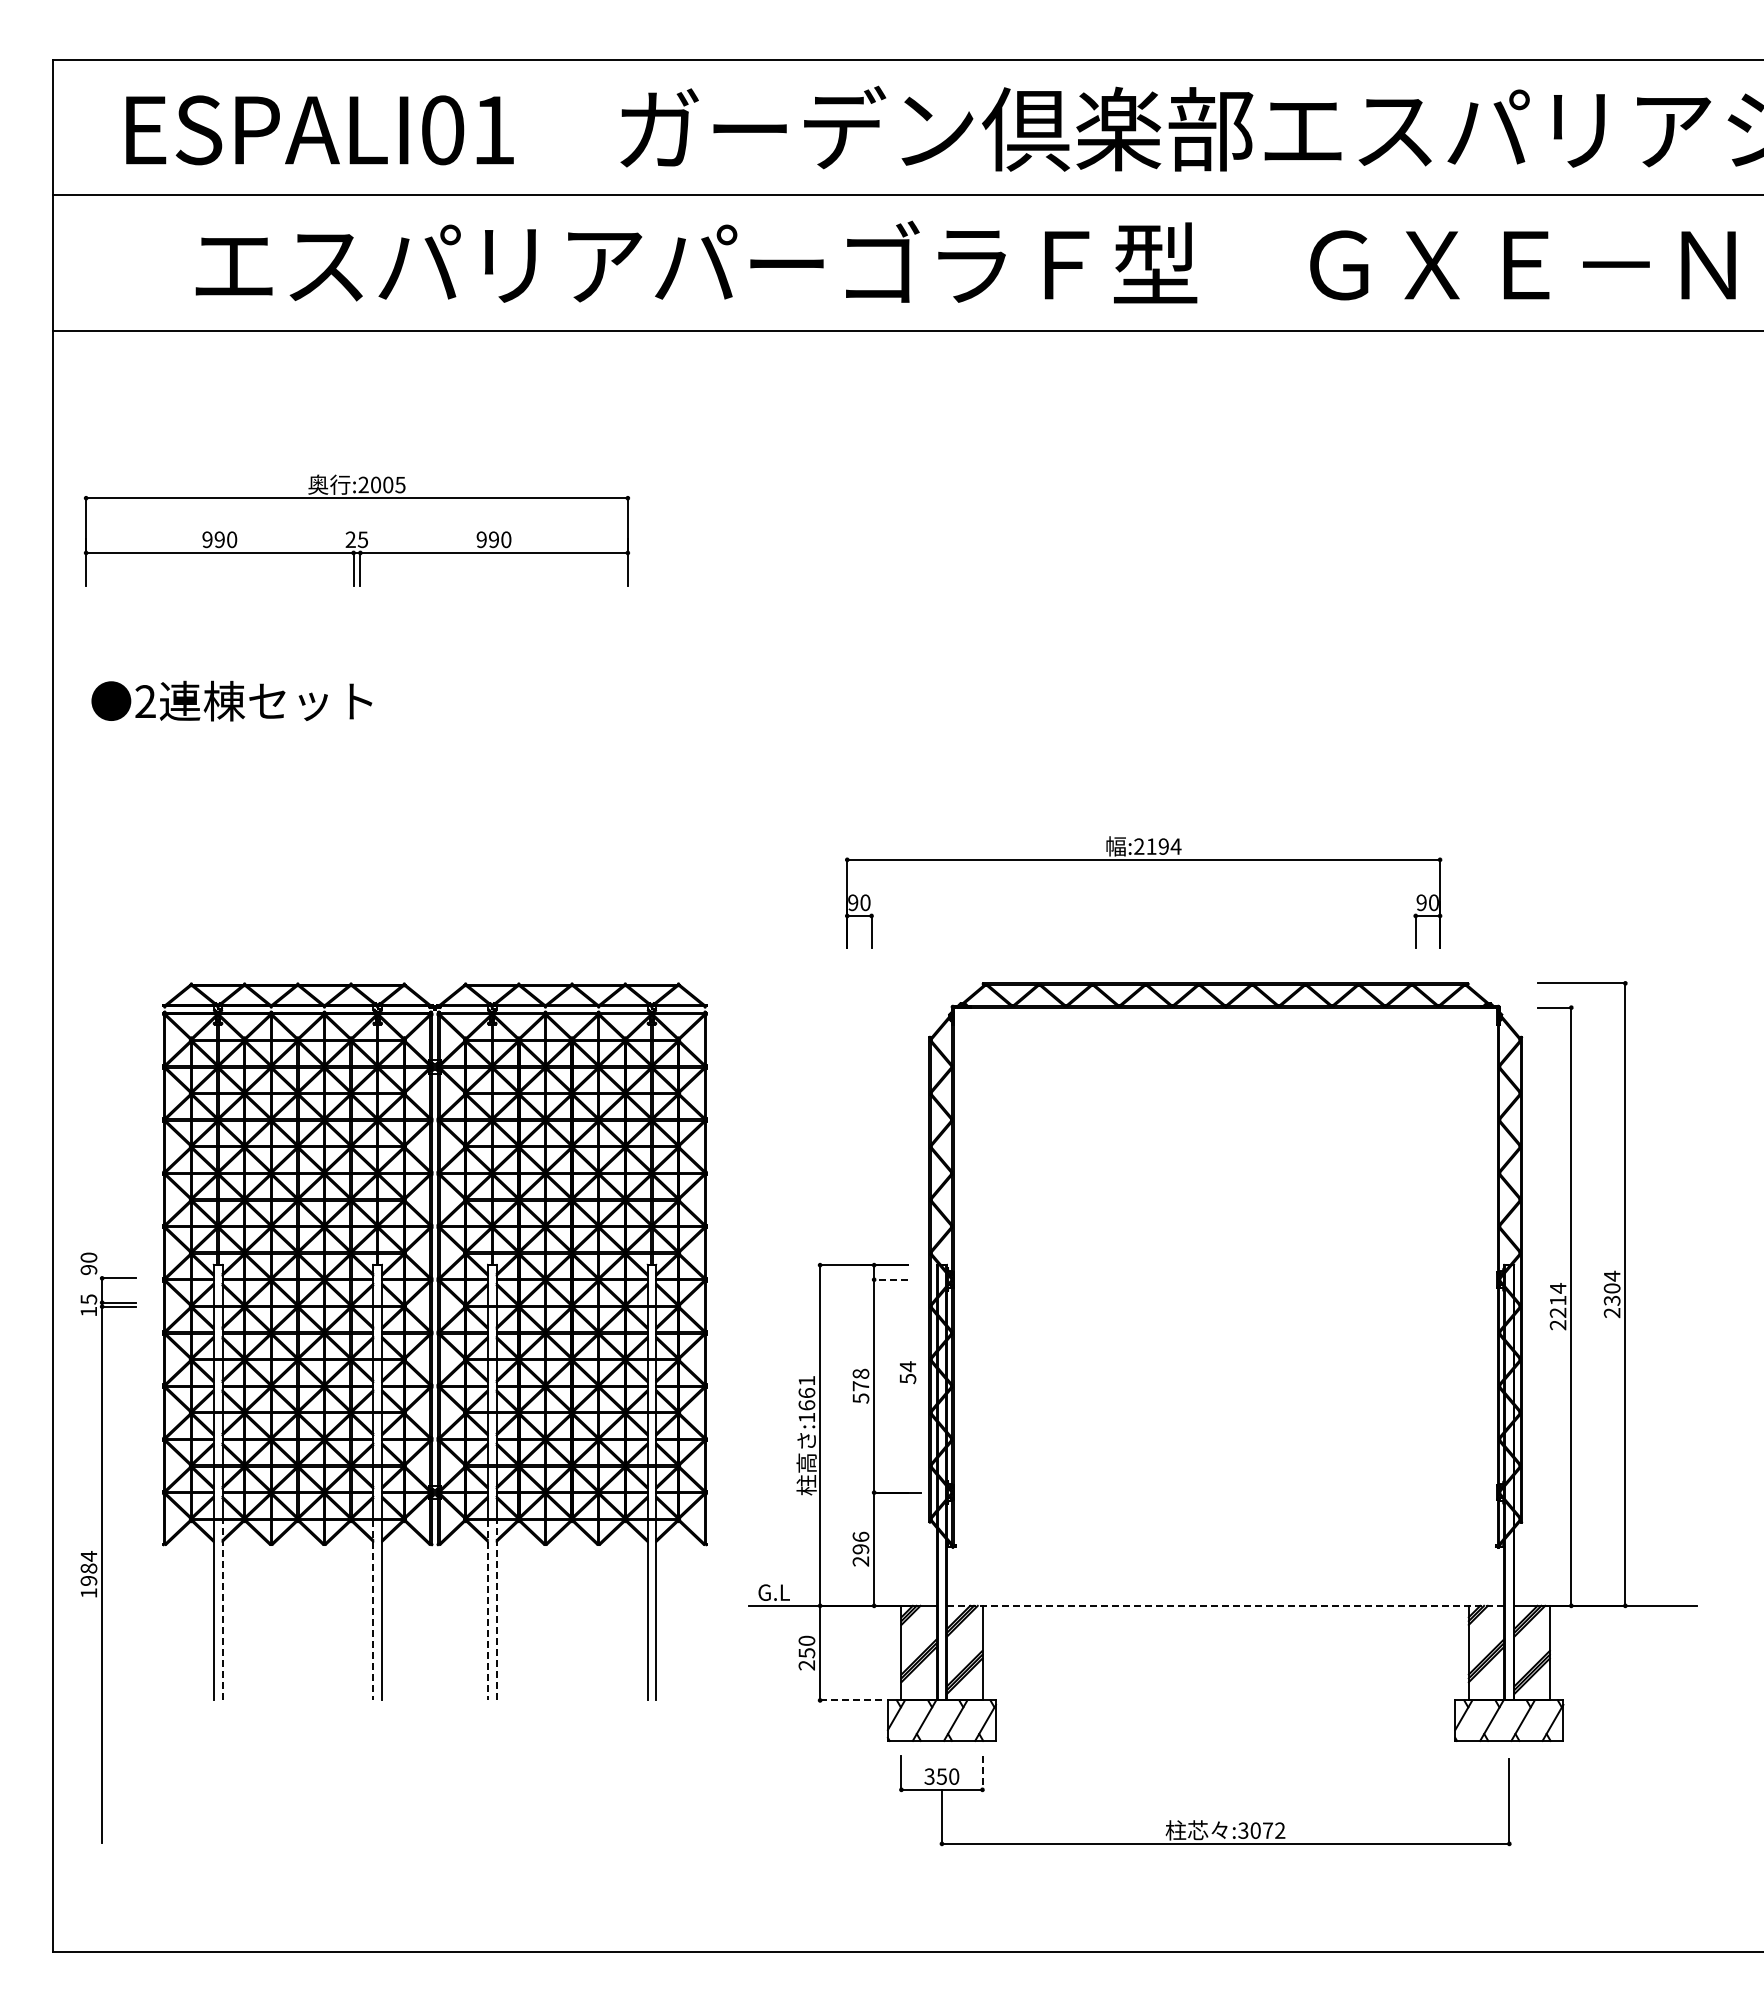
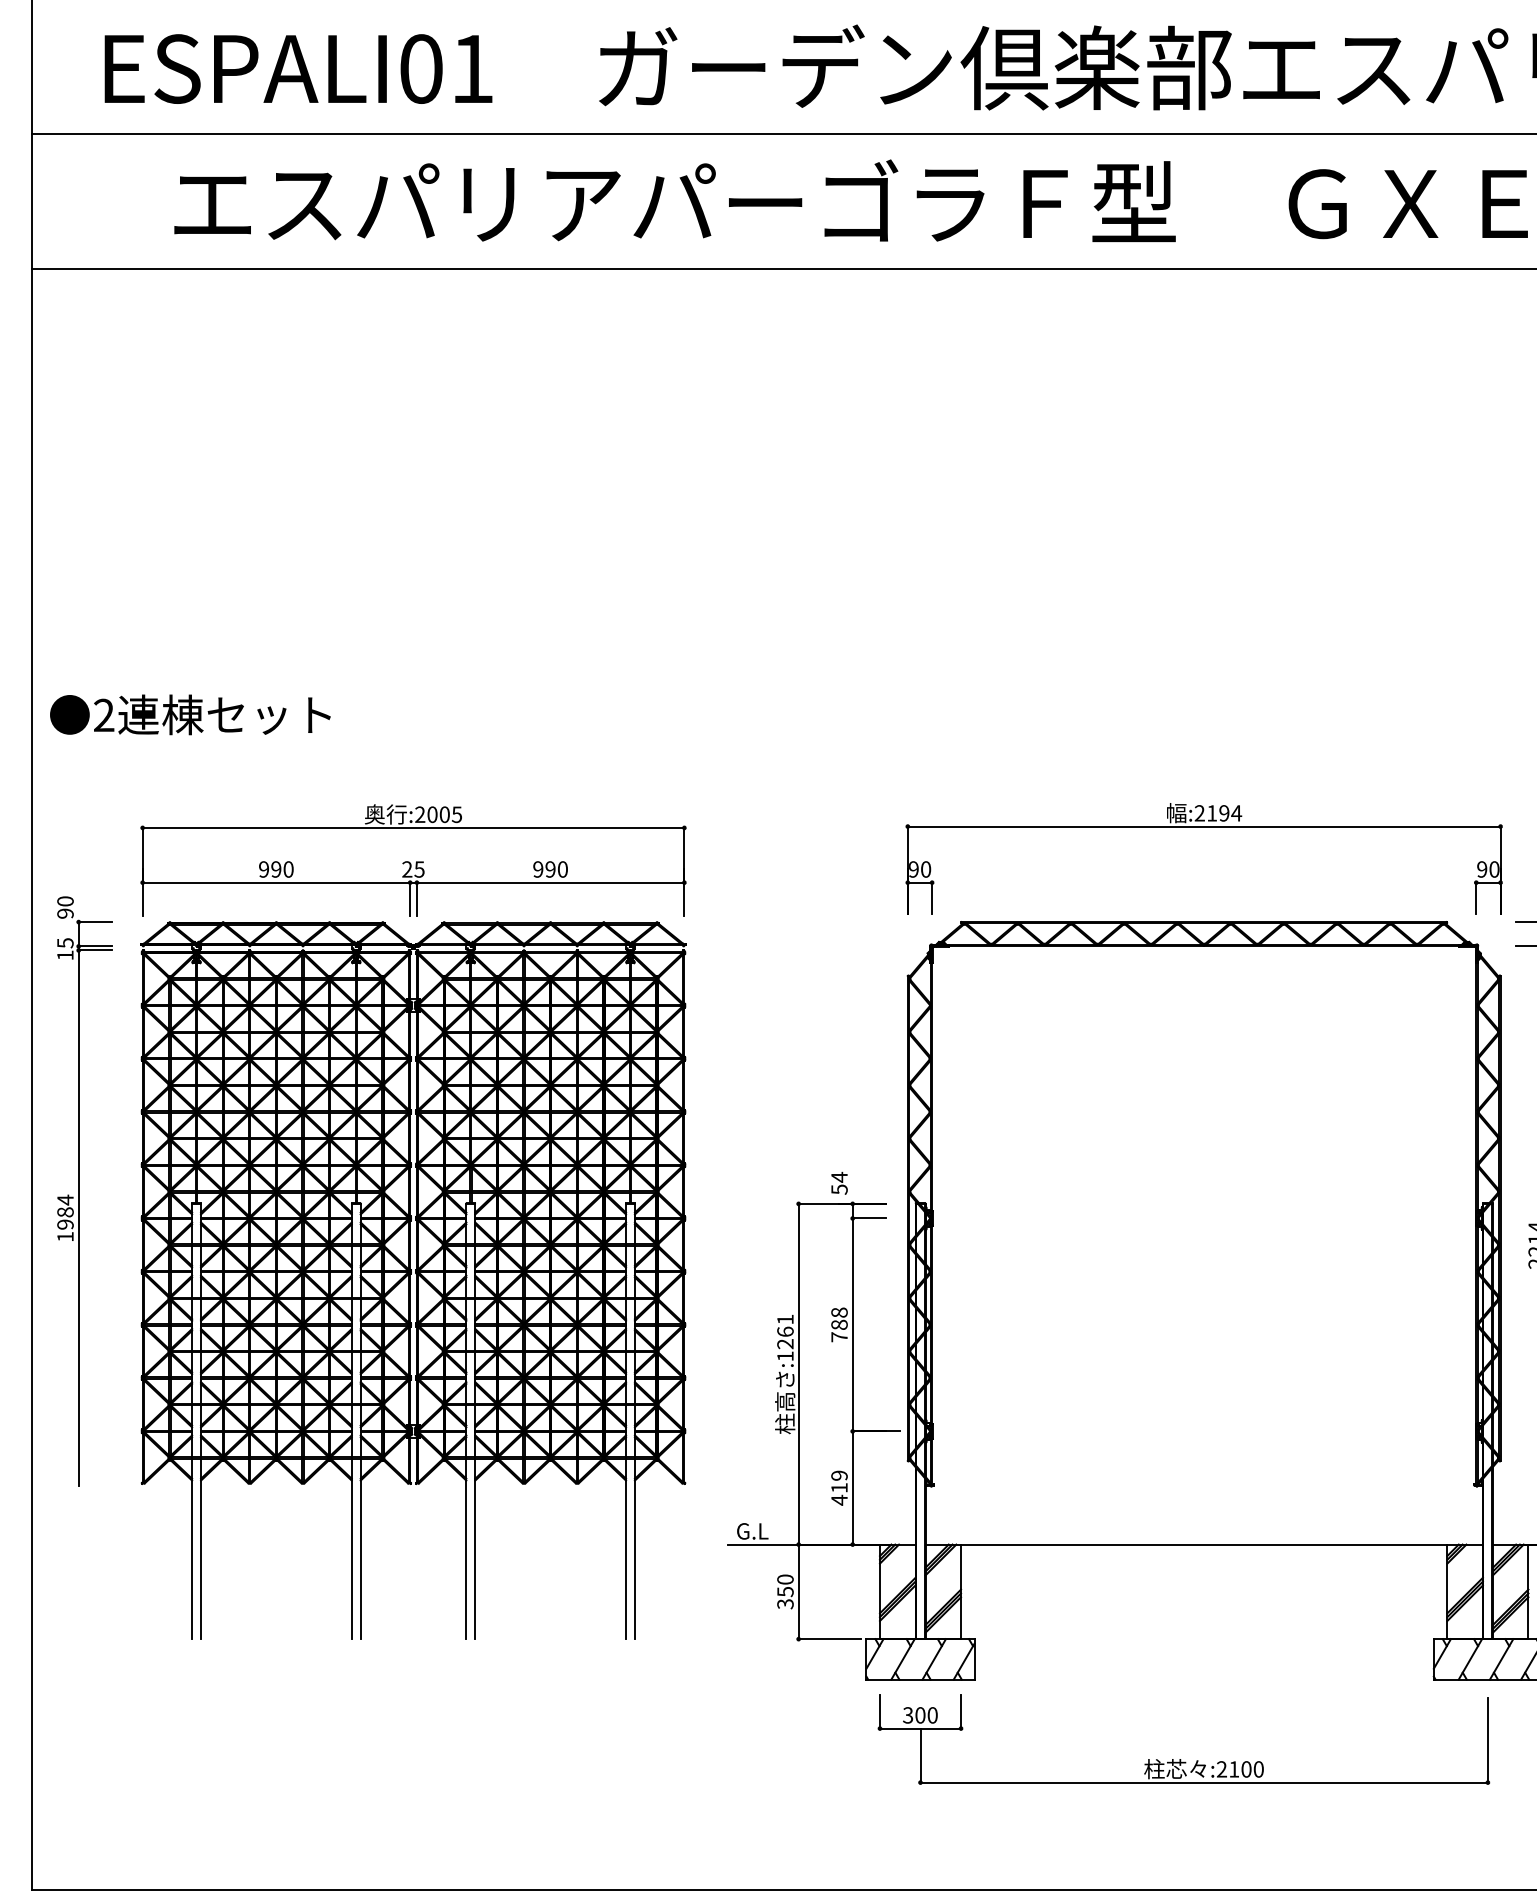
part: (356, 530) -> (413, 860), moved
text: (231, 700) -> (190, 714), moved
part: (1143, 860) -> (1204, 827), moved
line: (891, 1279) -> (870, 1218), dashed -> solid
text: (908, 1372) -> (840, 1183), moved
text: (860, 1392) -> (839, 1331), 578 -> 788
text: (806, 1405) -> (785, 1344), :1661 -> :1261
part: (108, 1547) -> (85, 1191), moved
text: (860, 1549) -> (839, 1488), 296 -> 419
line: (1225, 1605) -> (1204, 1544), dashed -> solid
line: (222, 1609) -> (201, 1548), dashed -> solid
line: (496, 1609) -> (475, 1548), dashed -> solid
line: (373, 1610) -> (352, 1549), dashed -> solid
line: (487, 1610) -> (466, 1549), dashed -> solid
text: (807, 1665) -> (786, 1604), 250 -> 350
line: (851, 1700) -> (830, 1639), dashed -> solid
line: (982, 1773) -> (961, 1712), dashed -> solid
text: (941, 1776) -> (920, 1715), 350 -> 300
text: (1261, 1830) -> (1240, 1769), :3072 -> :2100

